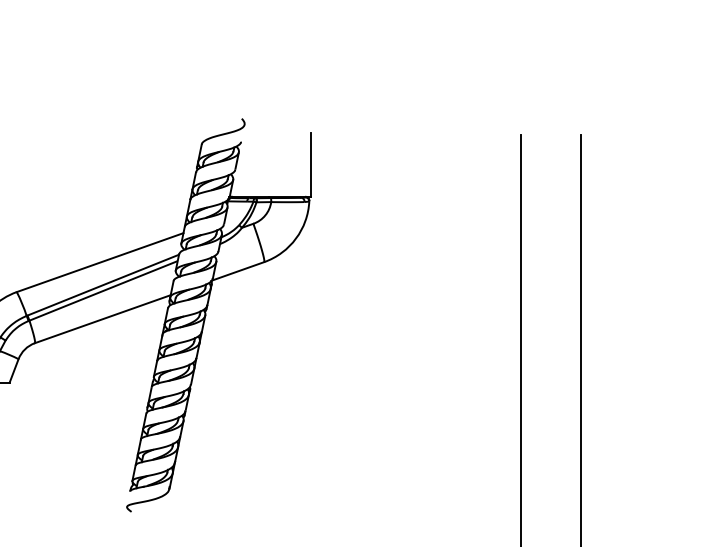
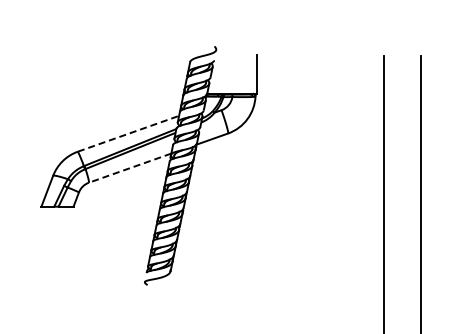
line: (100, 262) -> (128, 133), solid -> dashed
line: (103, 319) -> (130, 168), solid -> dashed

